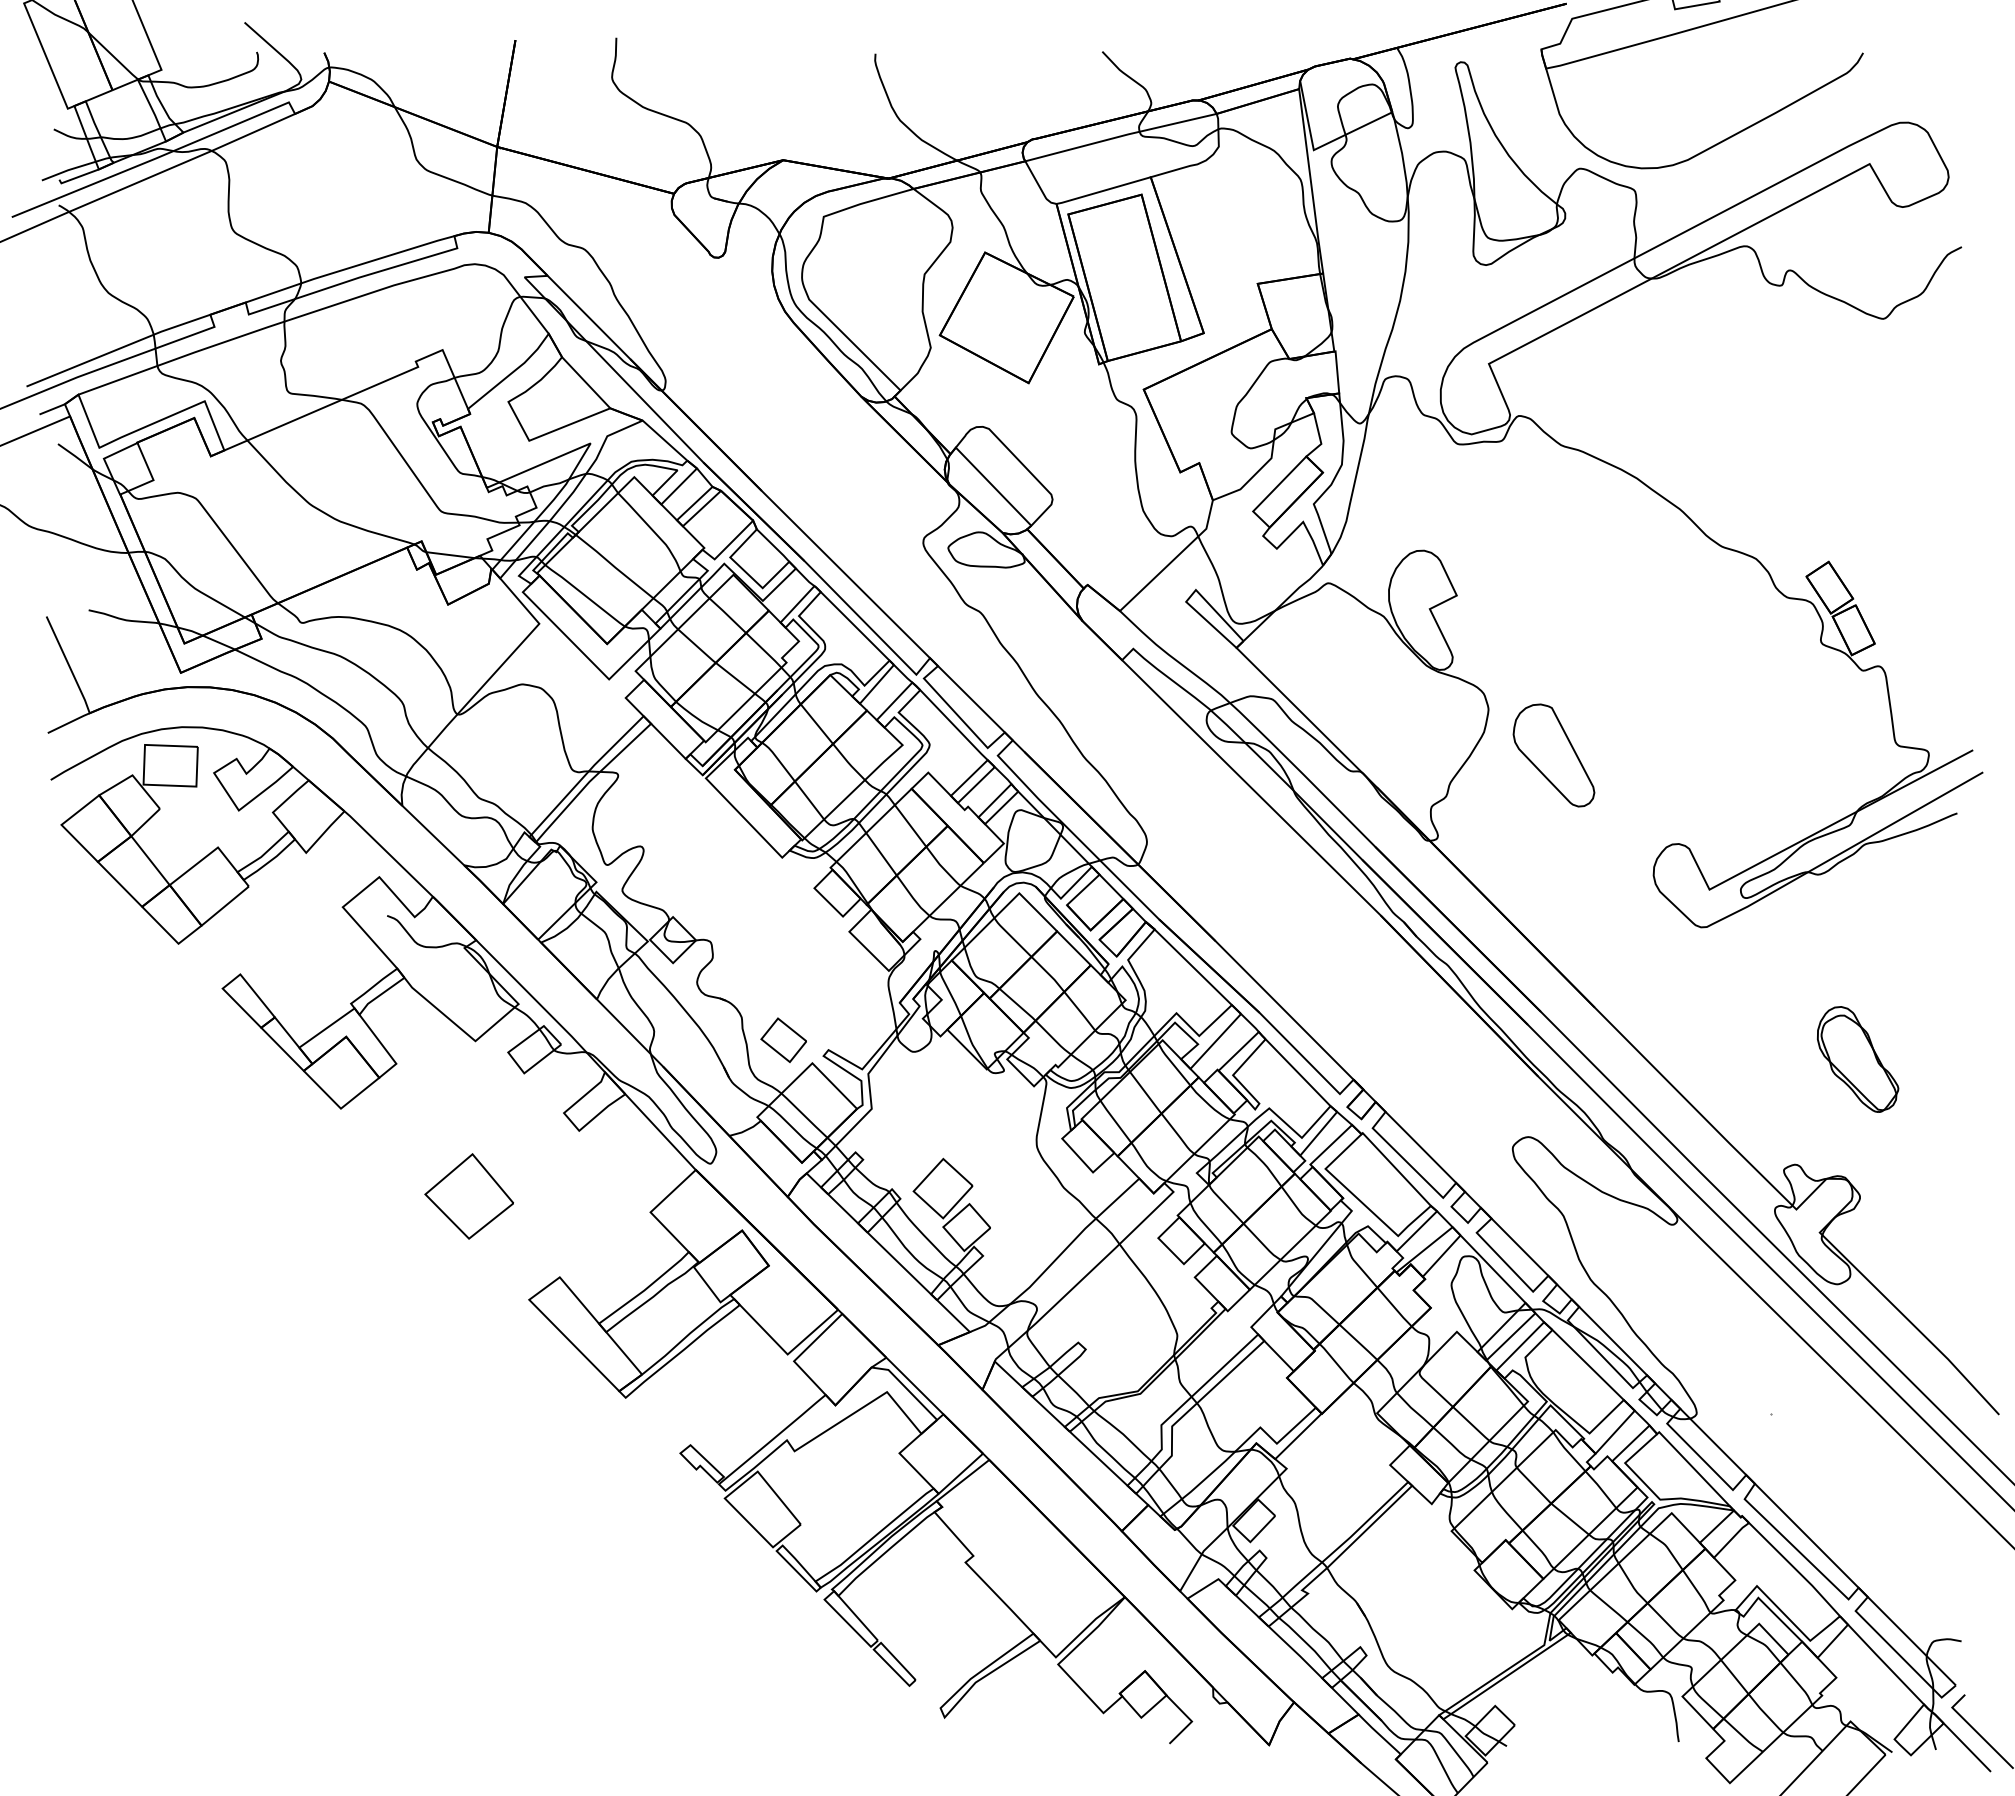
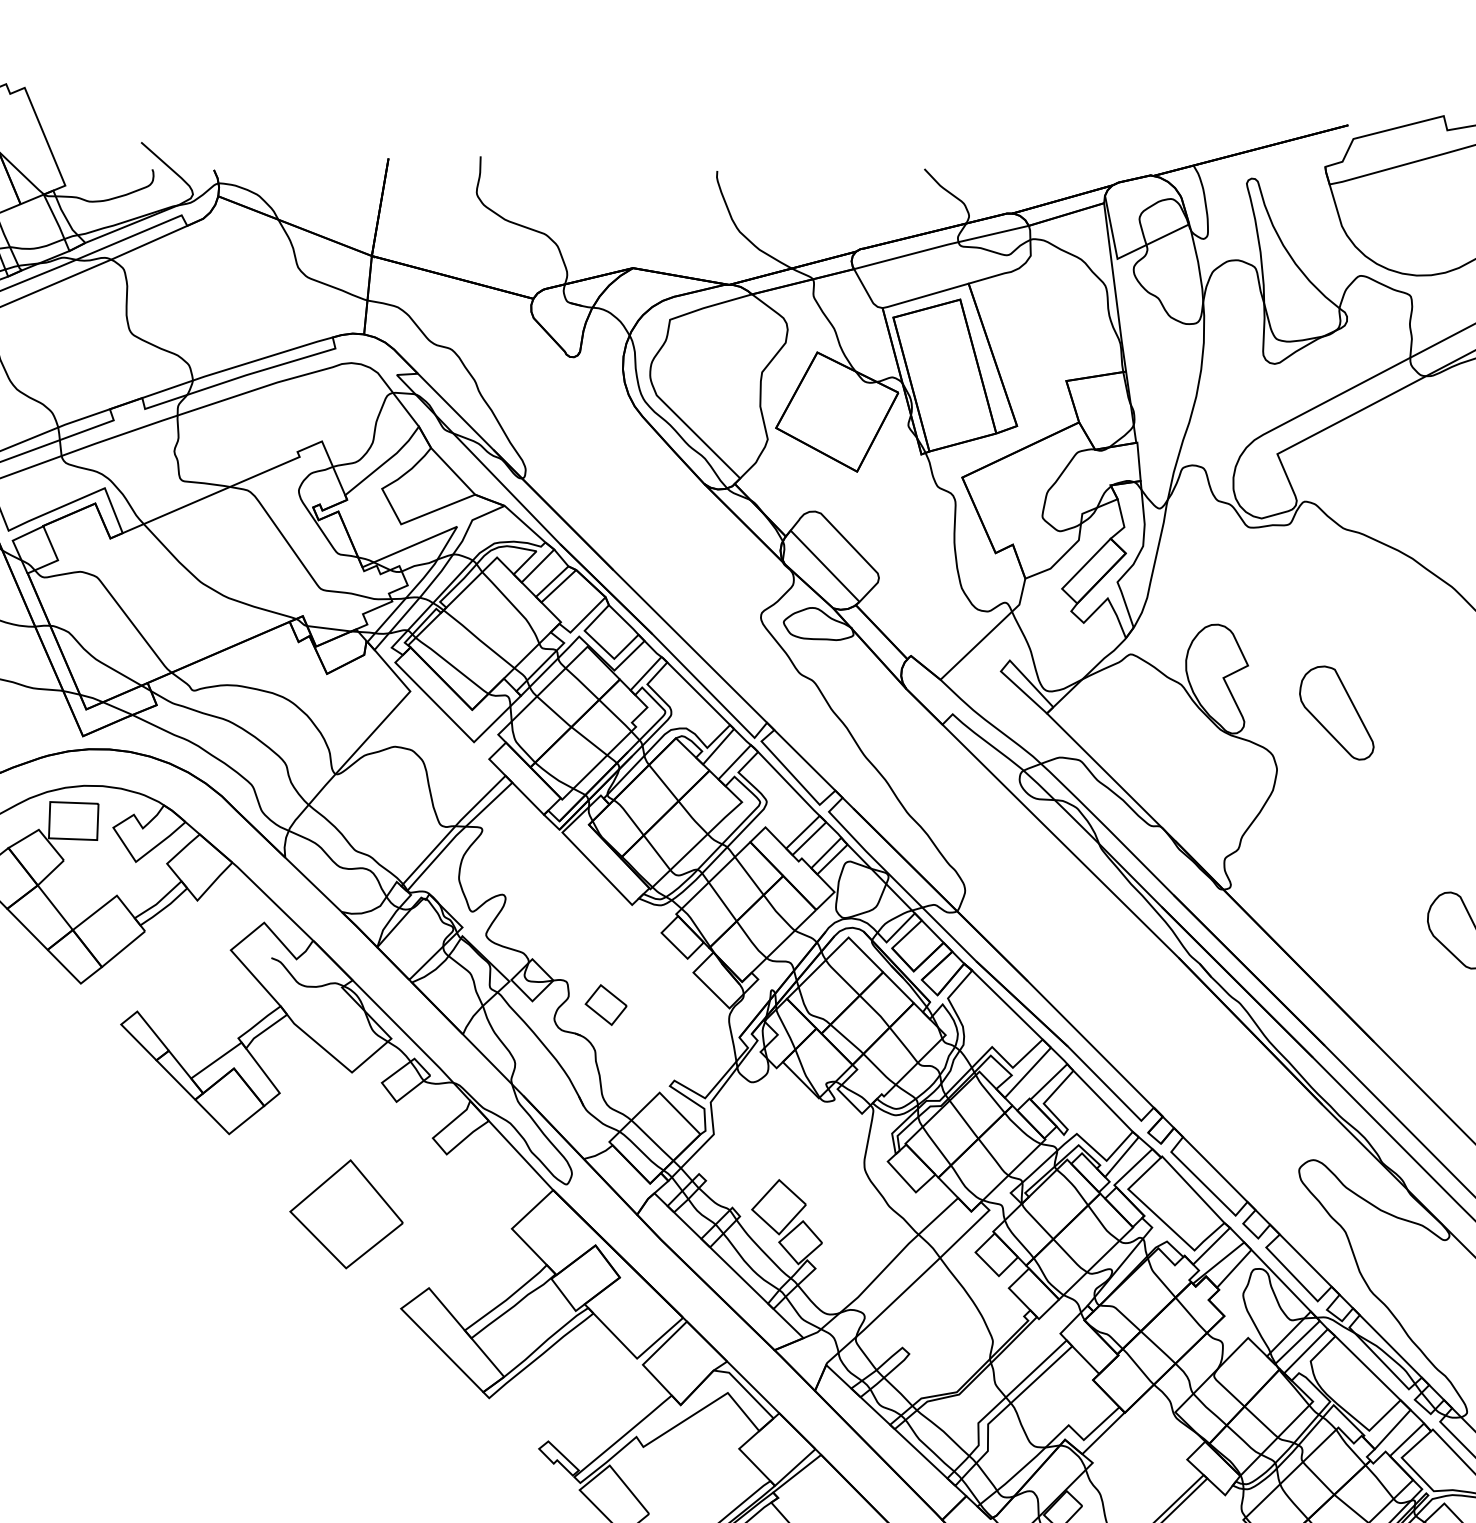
part: (1553, 755) -> (1336, 713), moved
part: (783, 1039) -> (605, 1004), moved
part: (468, 1196) -> (345, 1214), size x1.4

